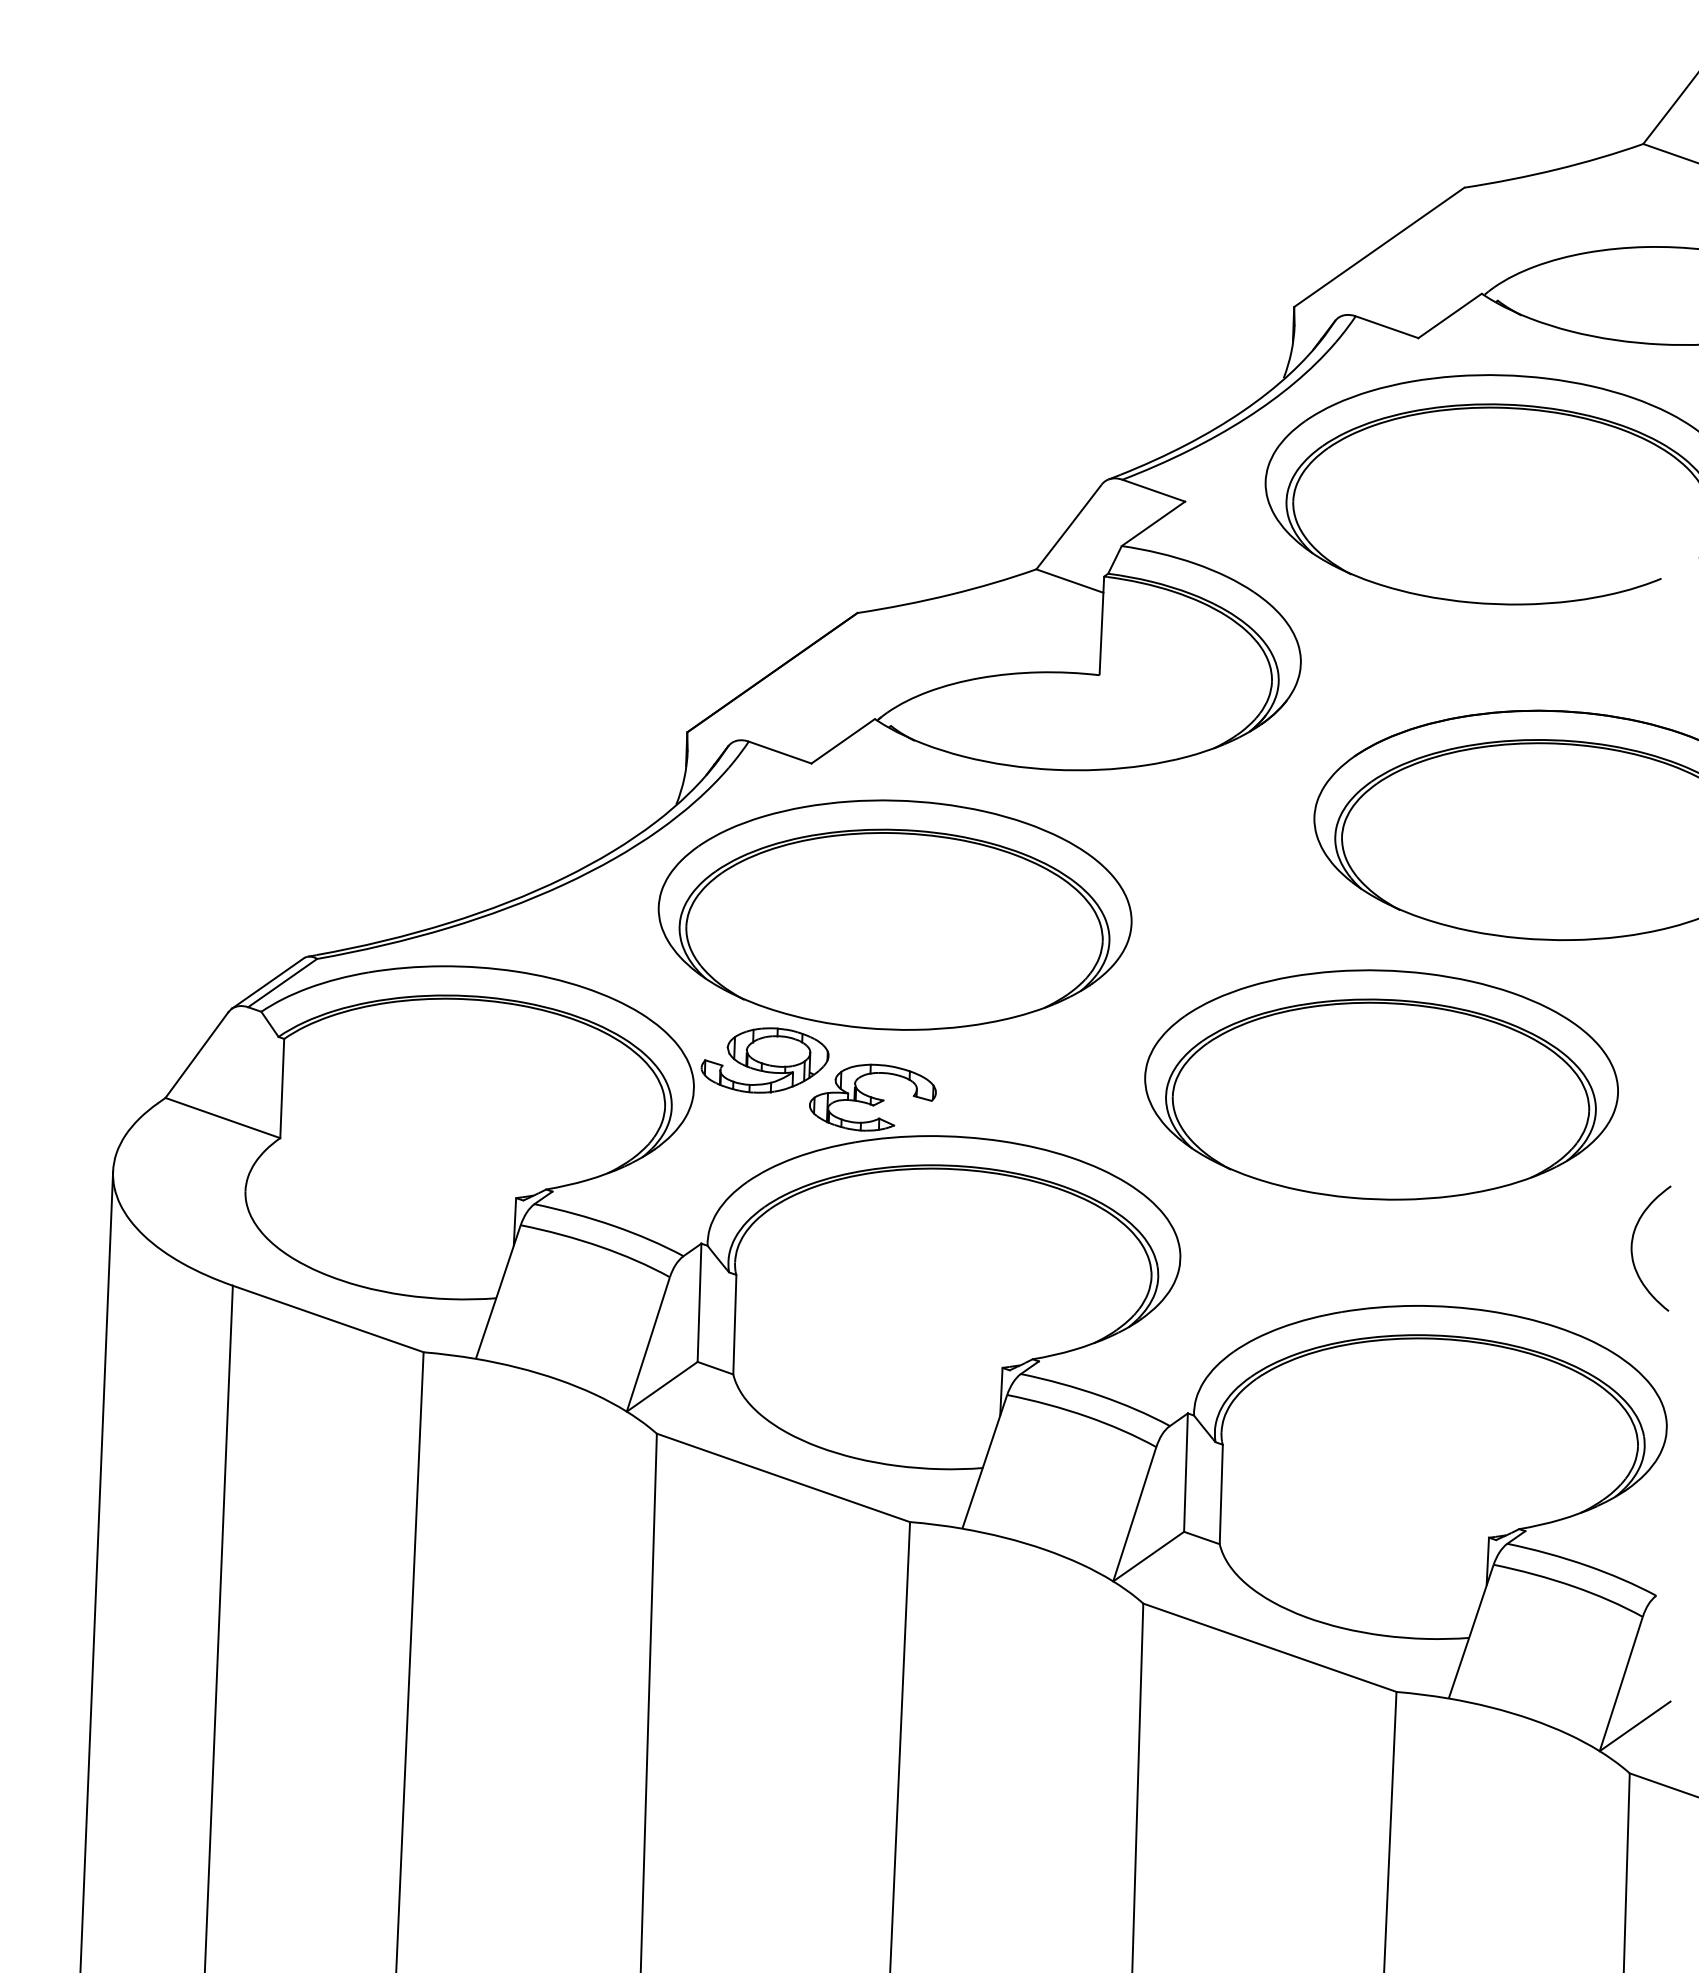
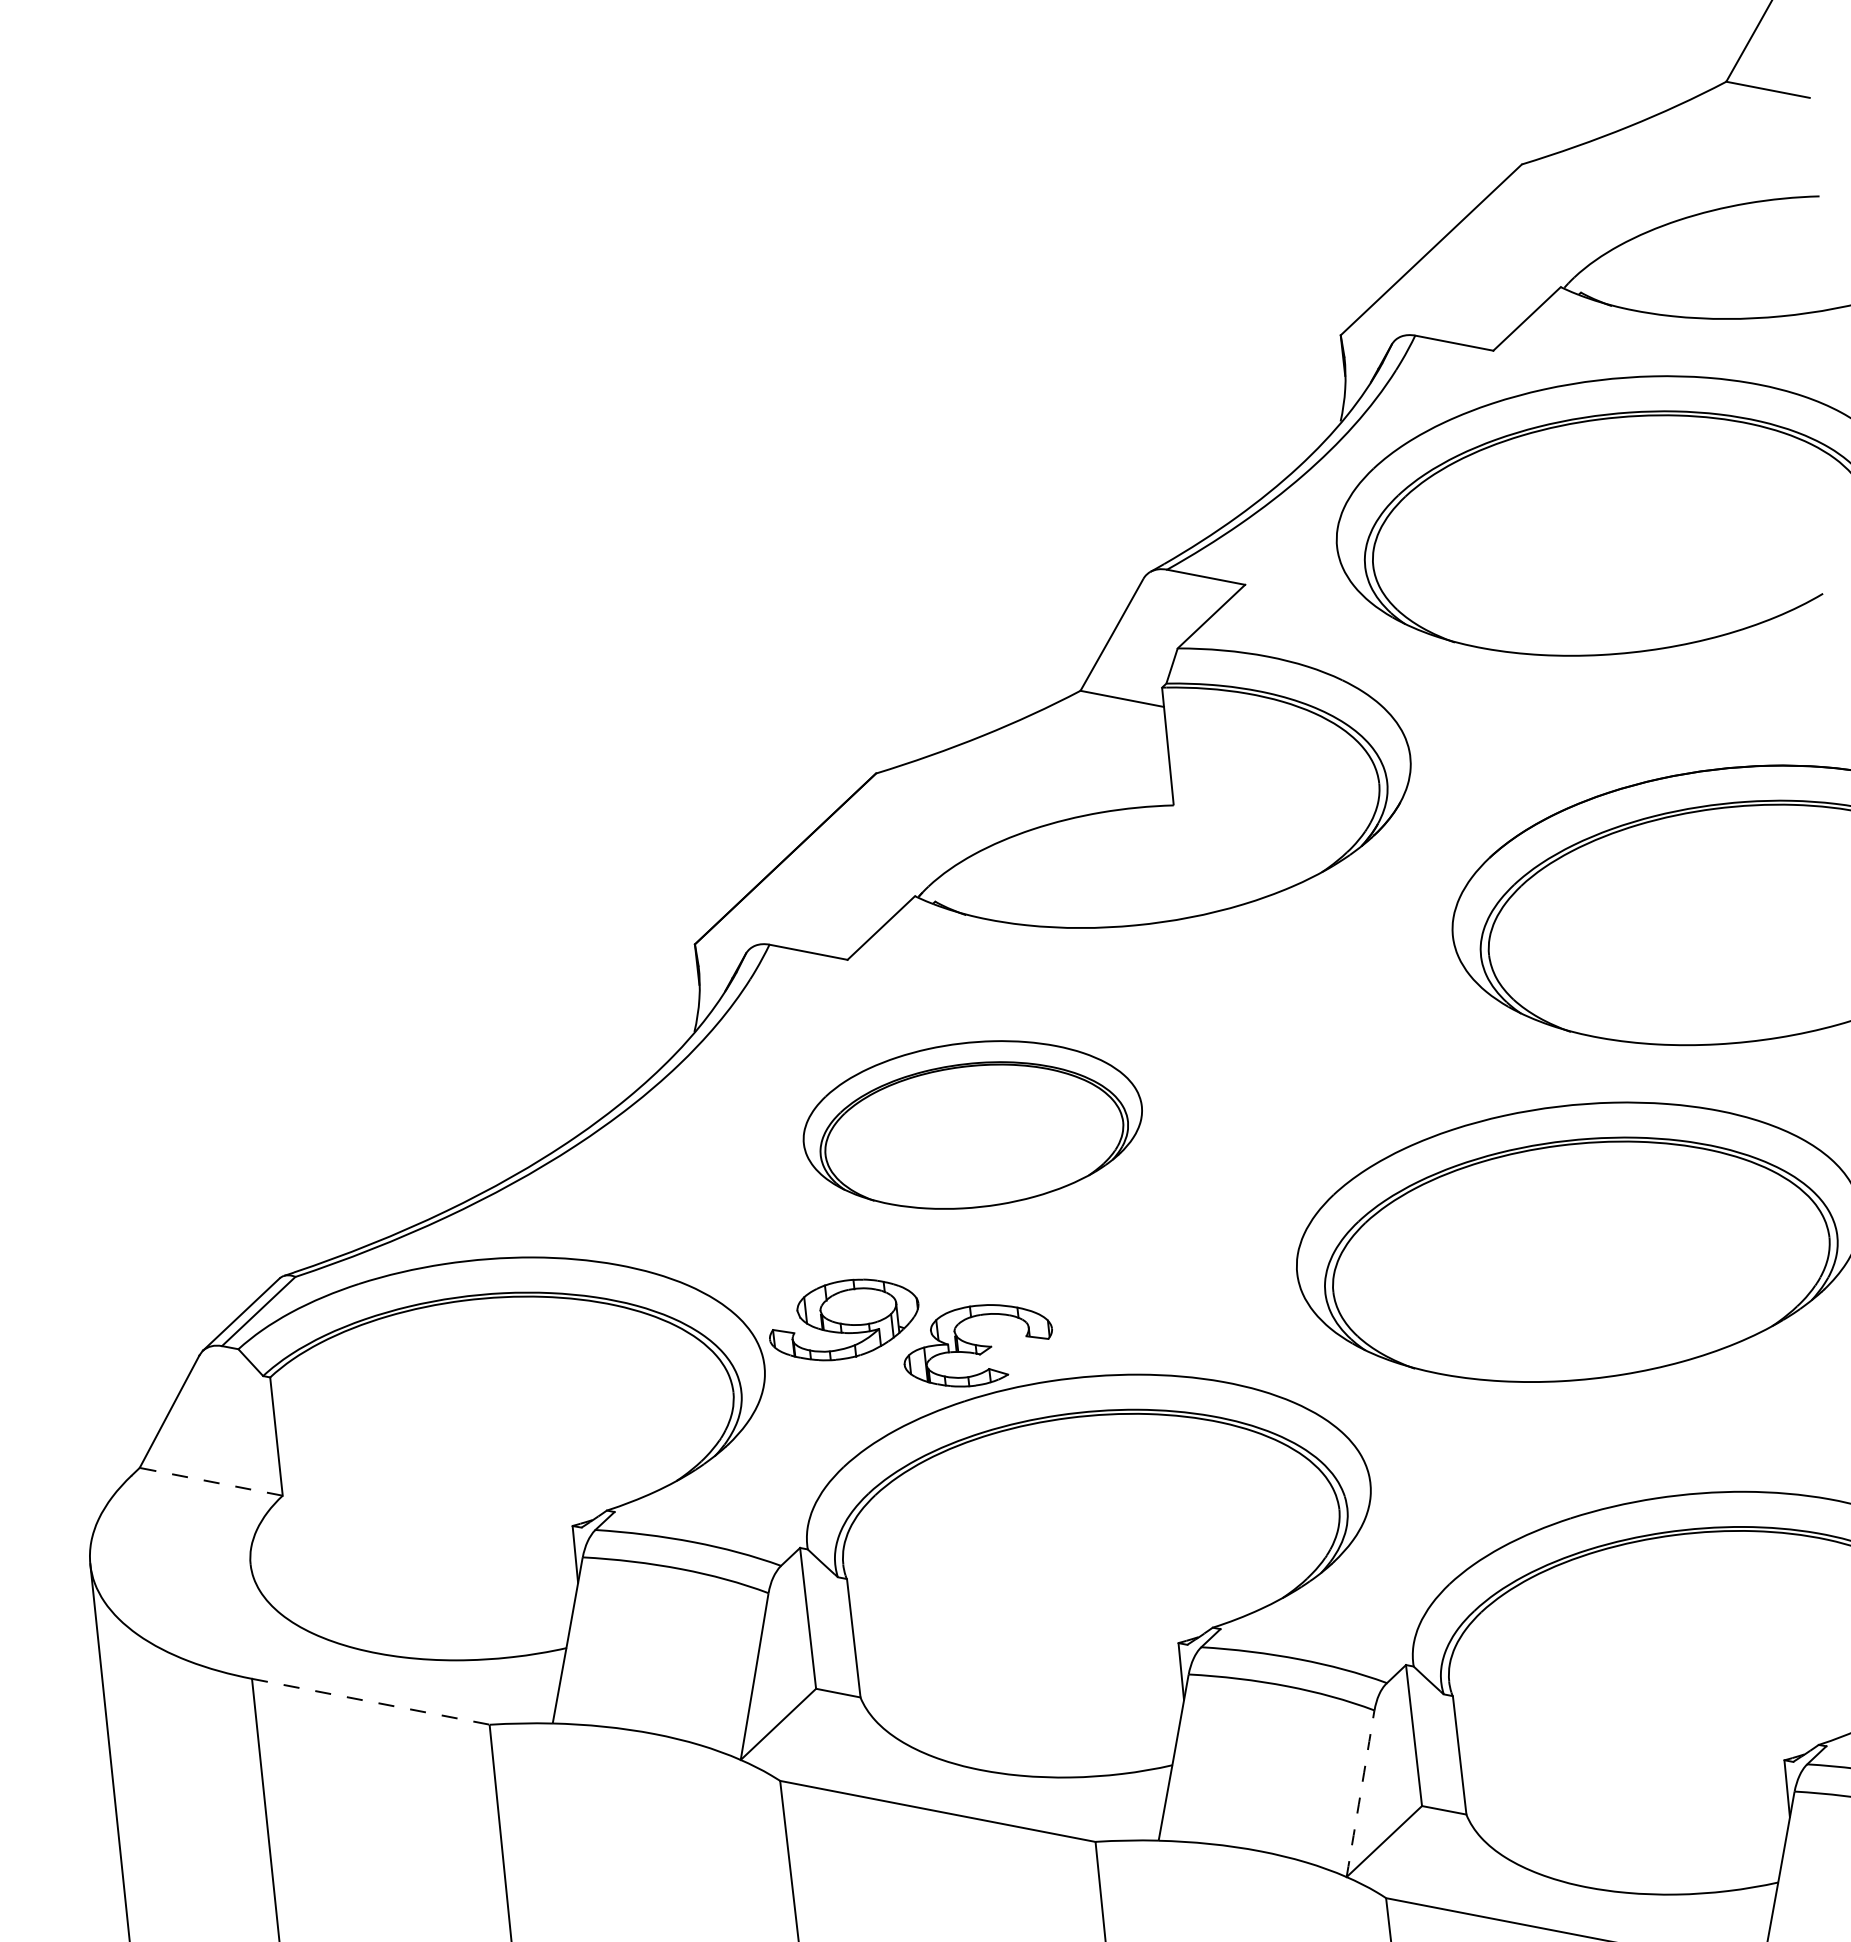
part: (894, 914) -> (972, 1124), size x0.6
line: (222, 1118) -> (210, 1482), solid -> dashed
line: (328, 1319) -> (371, 1702), solid -> dashed
arc: (1134, 1514) -> (1360, 1794), solid -> dashed

